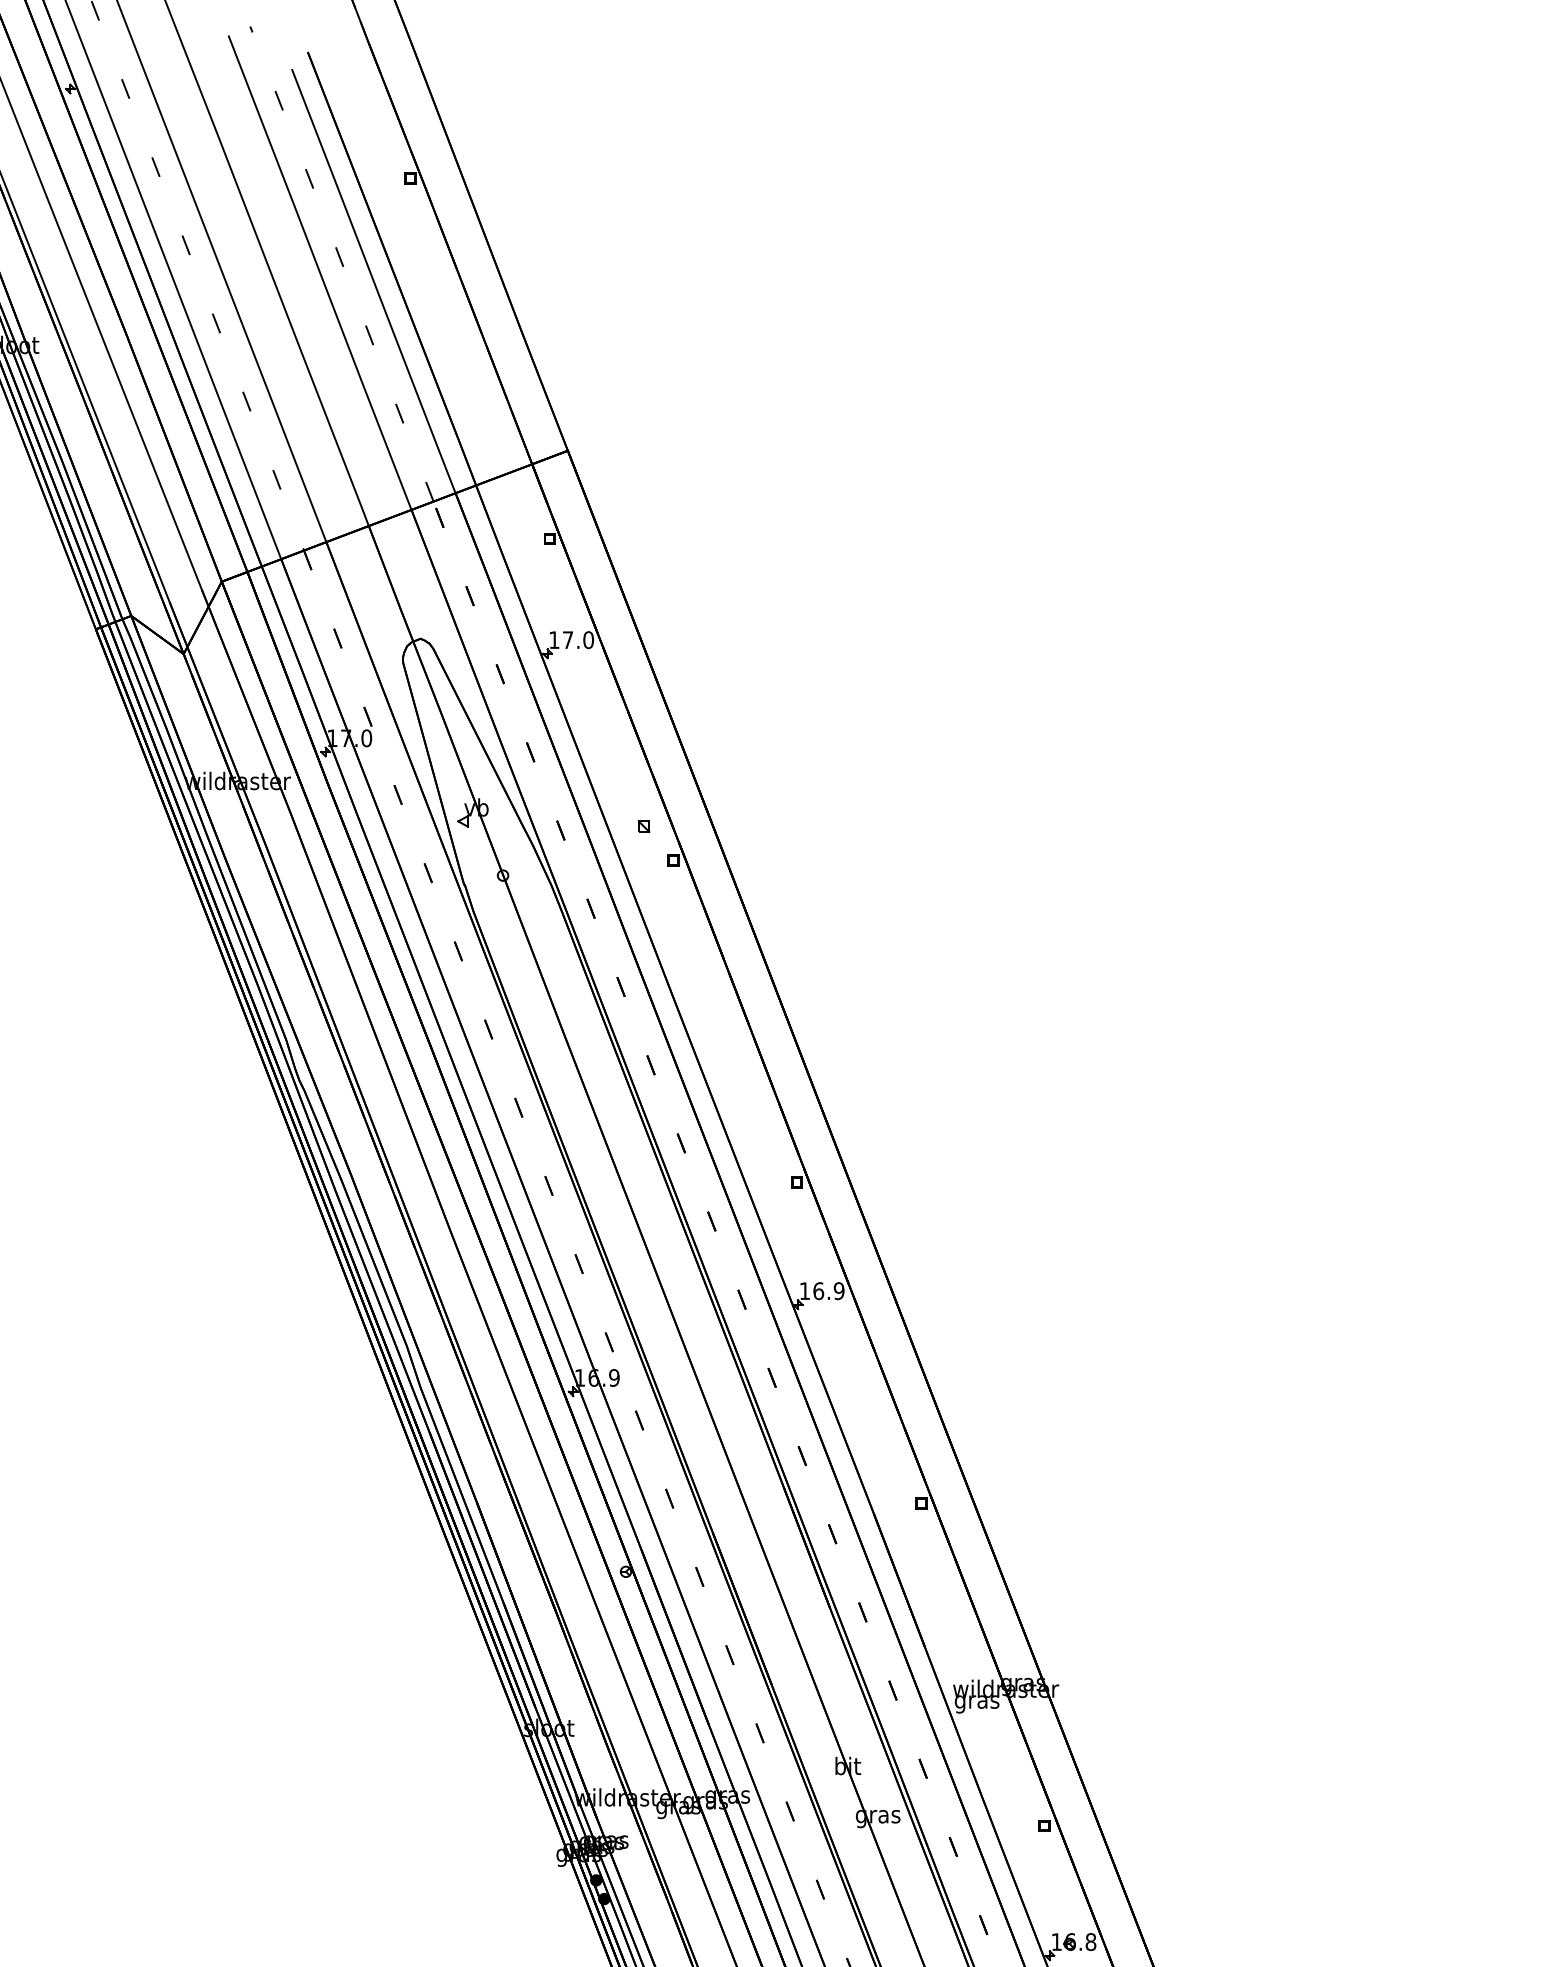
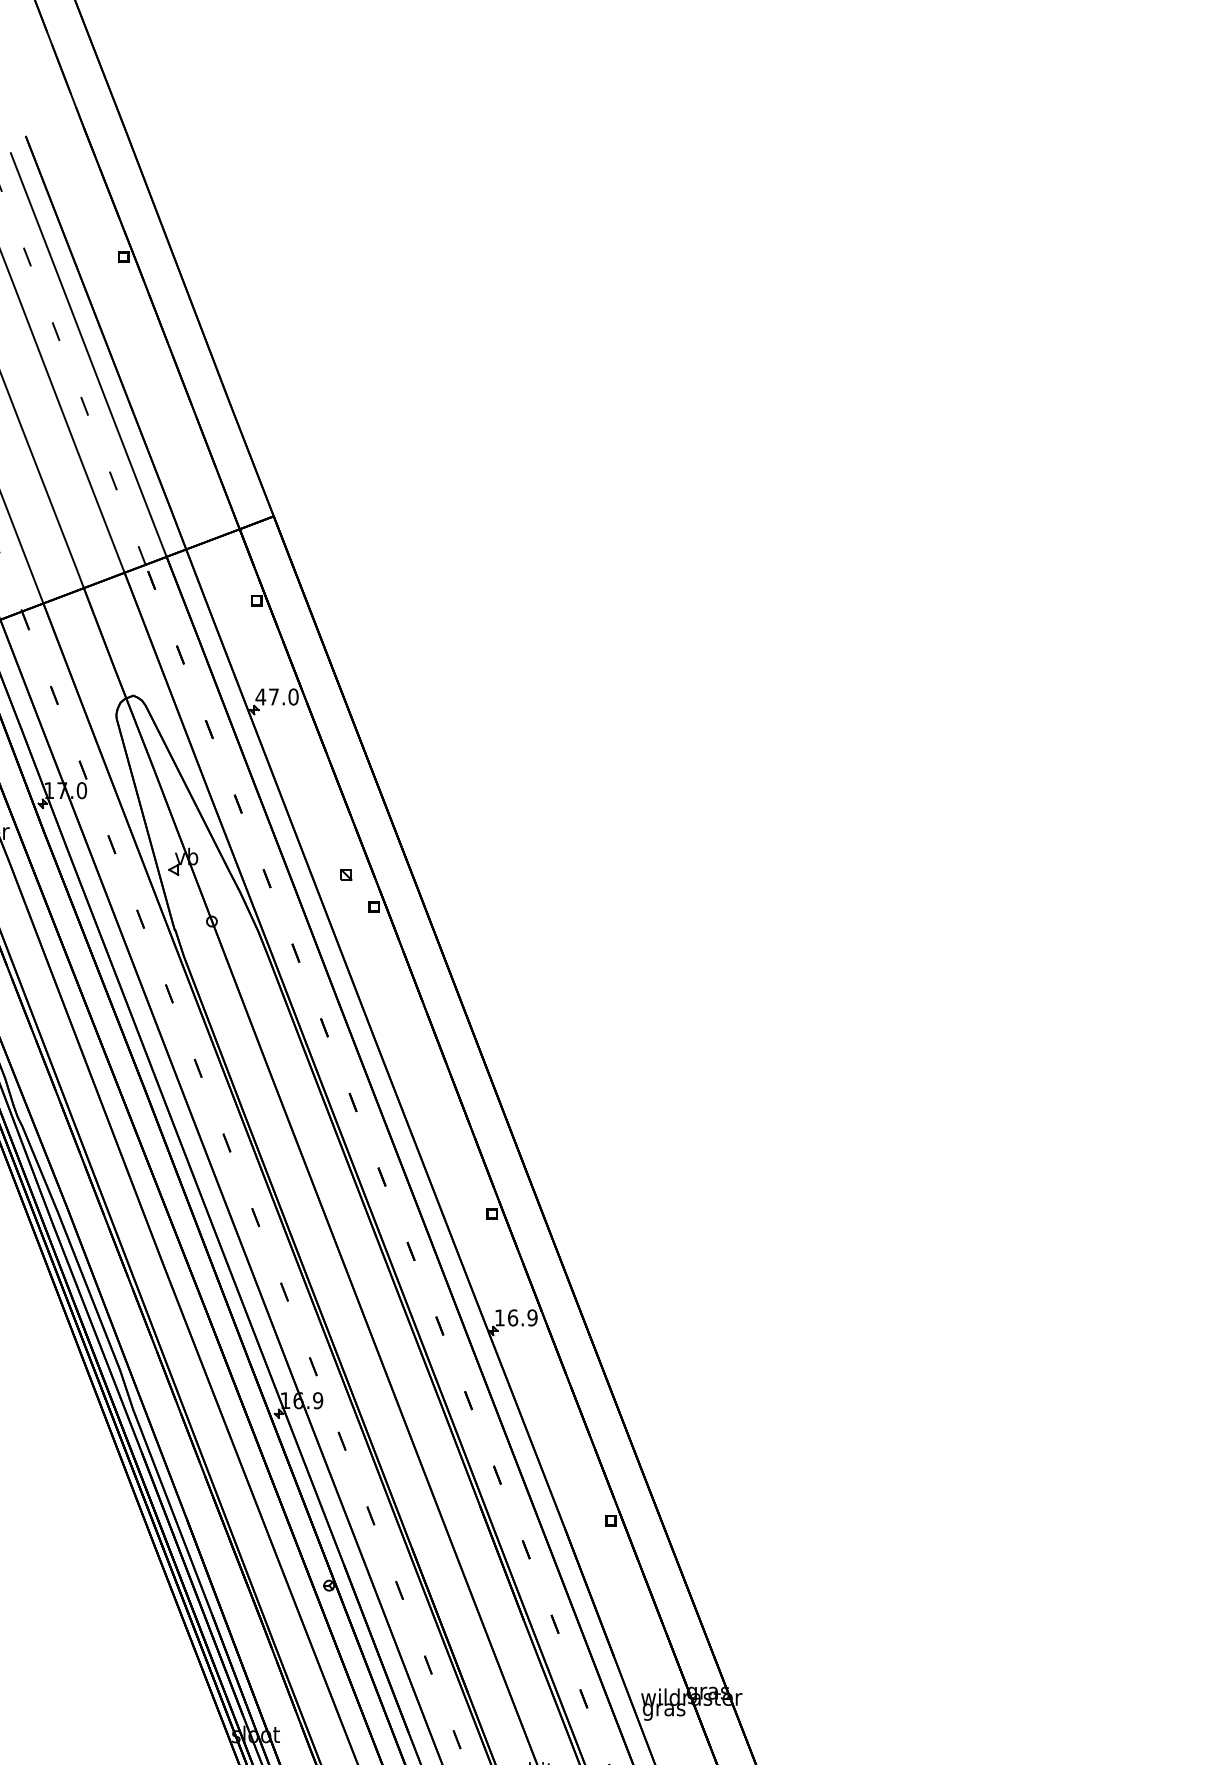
text: (553, 639) -> (260, 696), 17.0 -> 47.0

